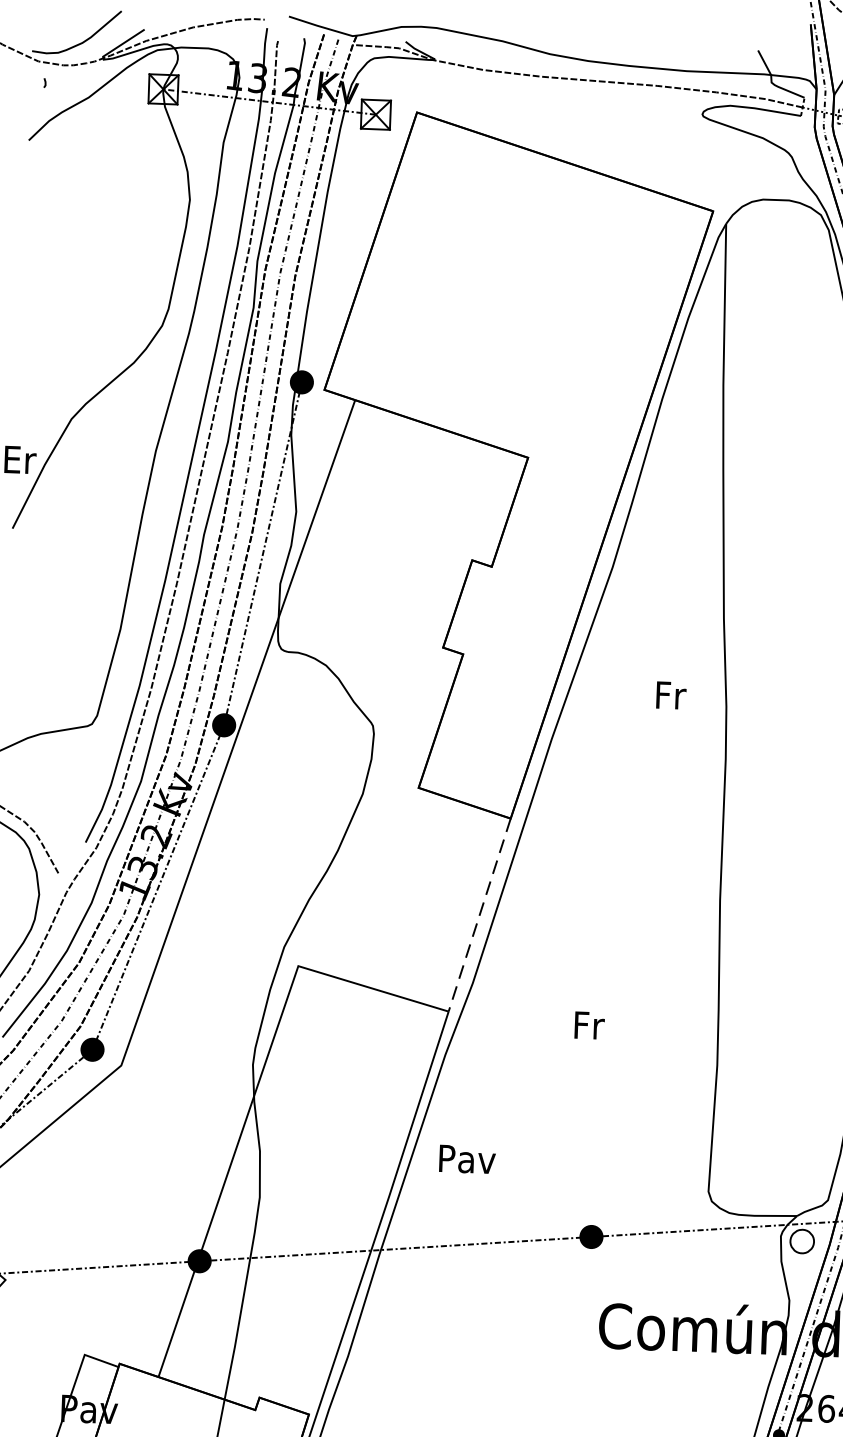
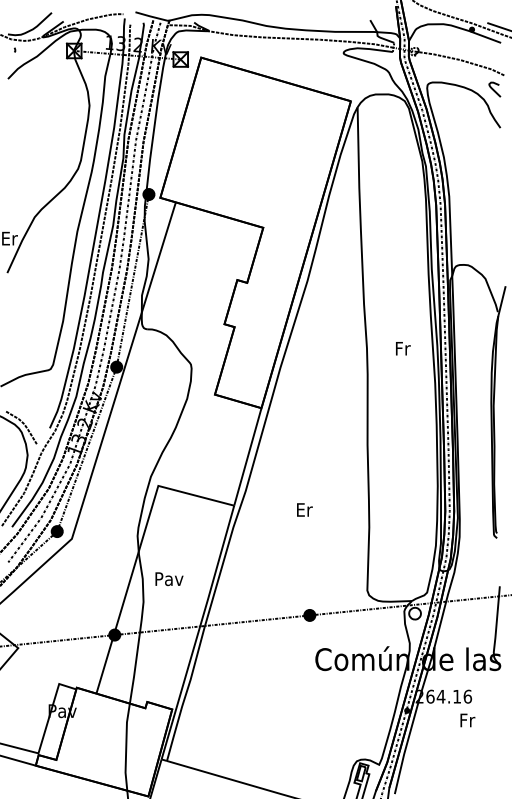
text: (671, 695) -> (403, 348), moved
line: (478, 914) -> (247, 456), dashed -> solid
text: (588, 1024) -> (304, 509), Fr -> Er
text: (467, 1158) -> (169, 578), moved

